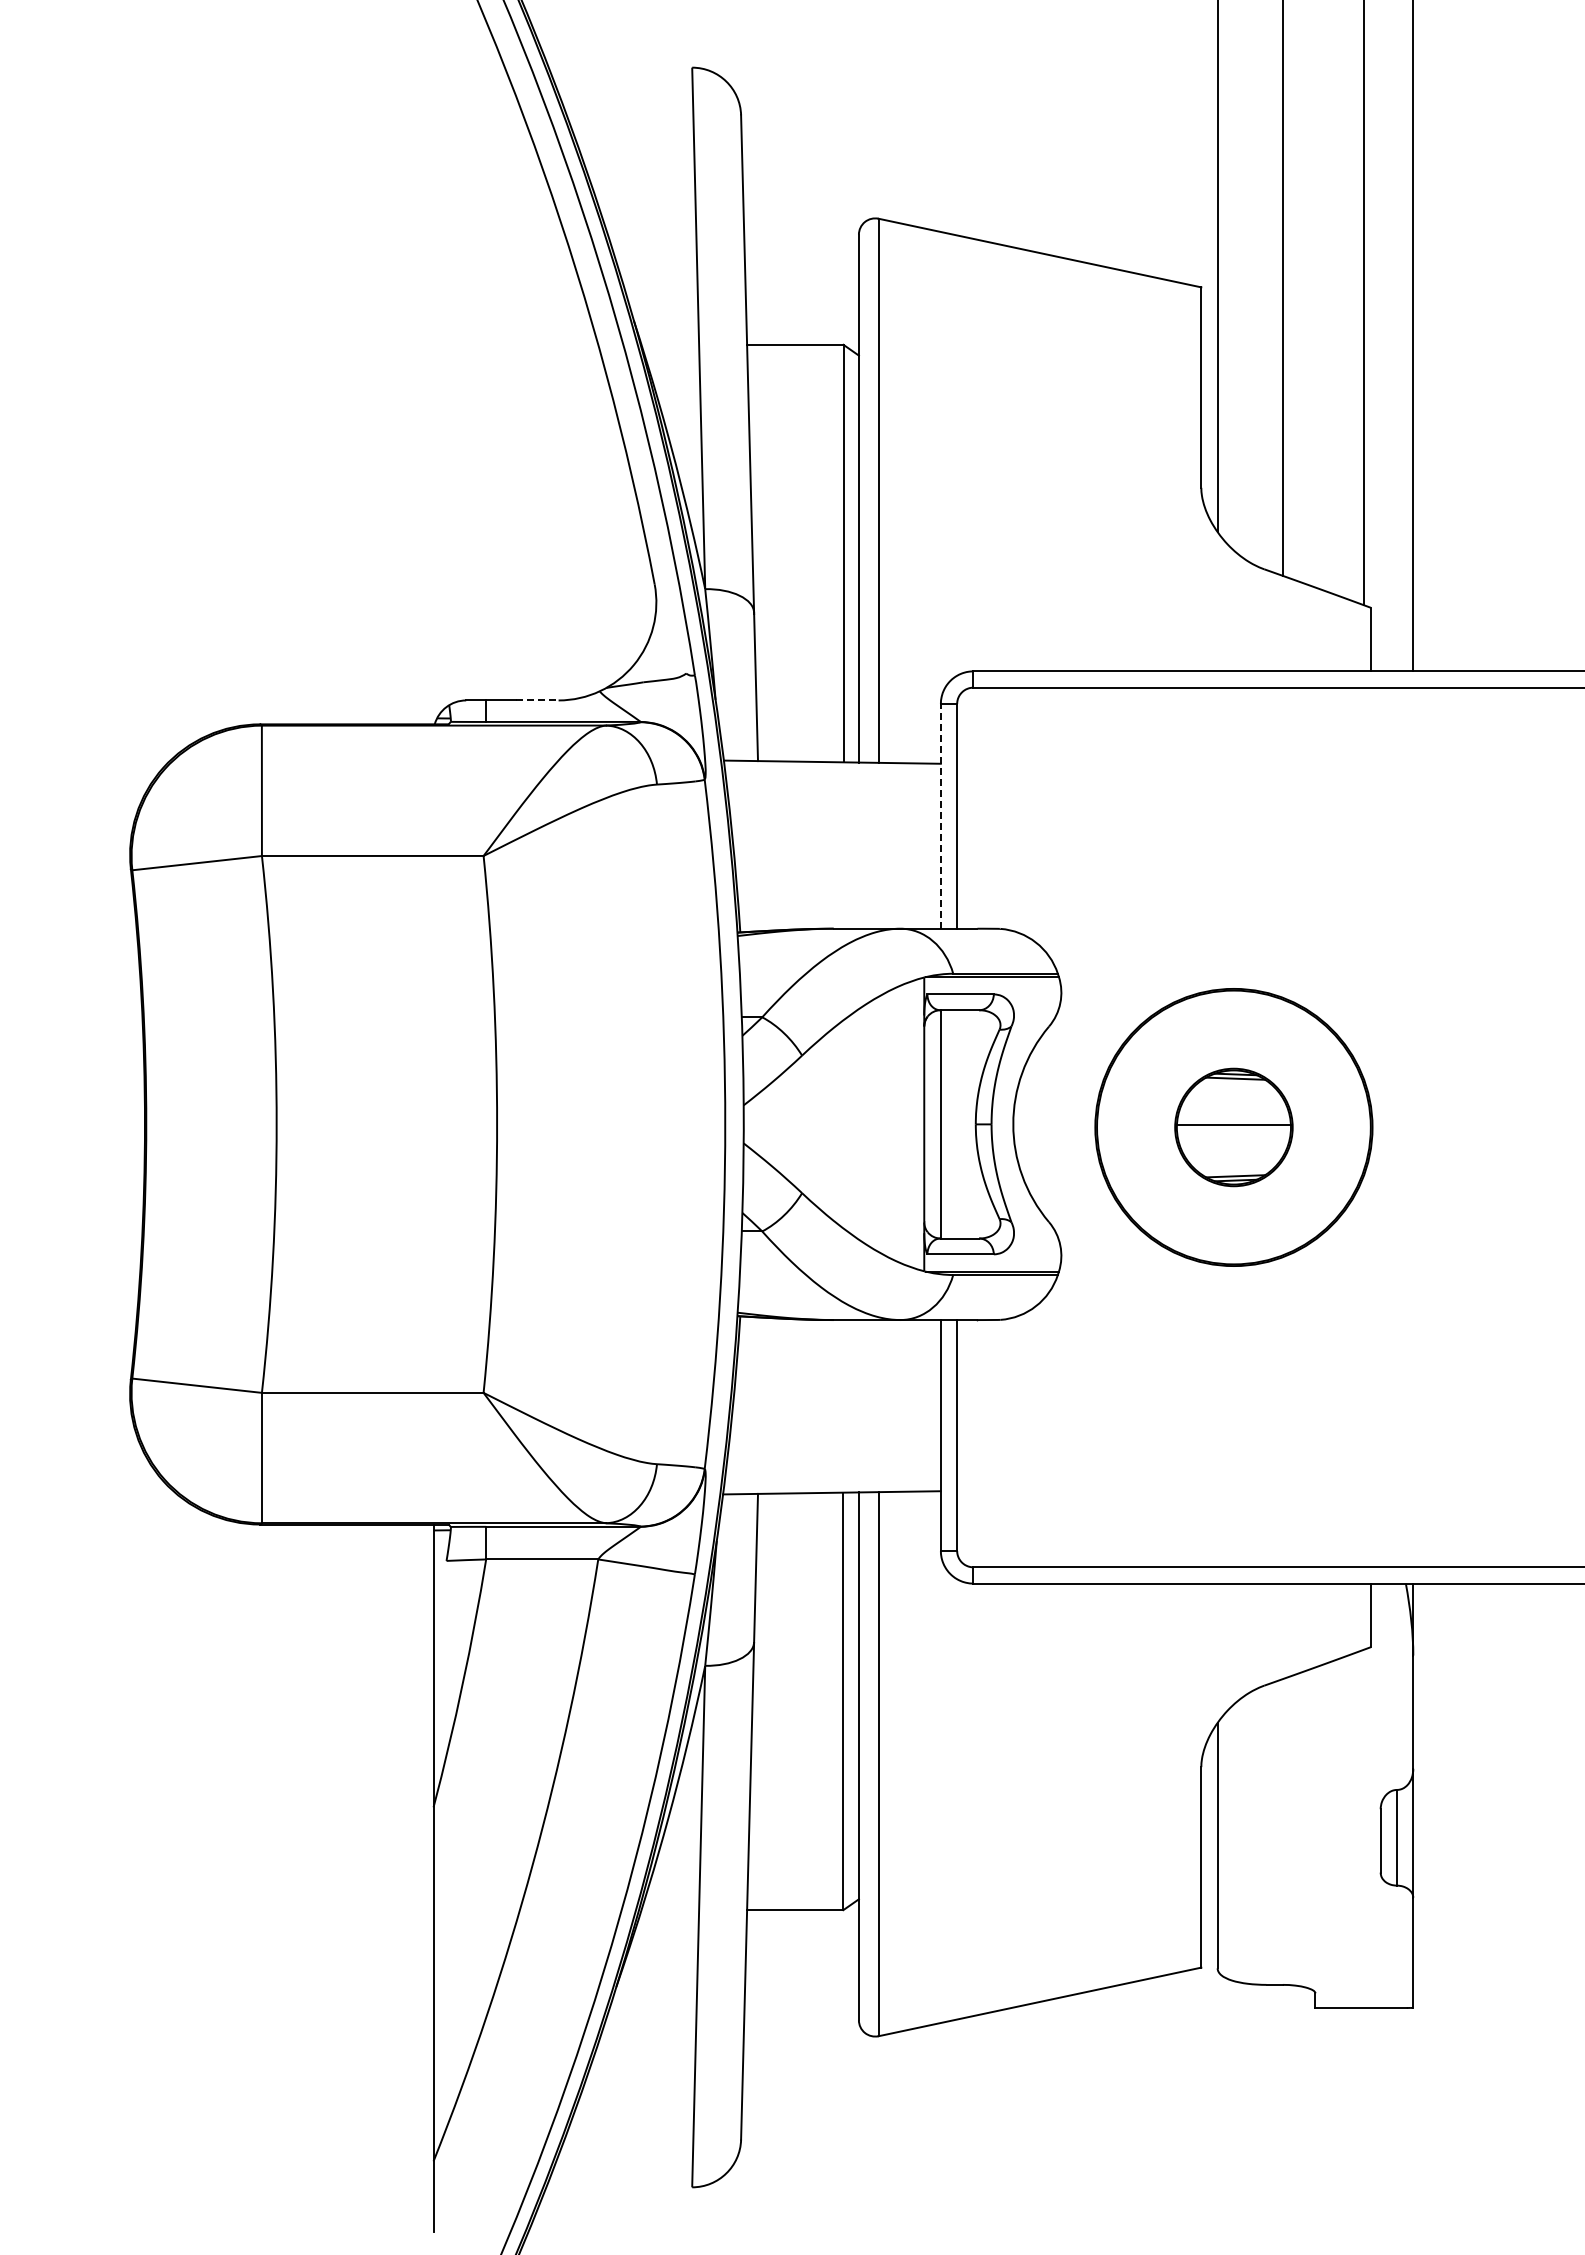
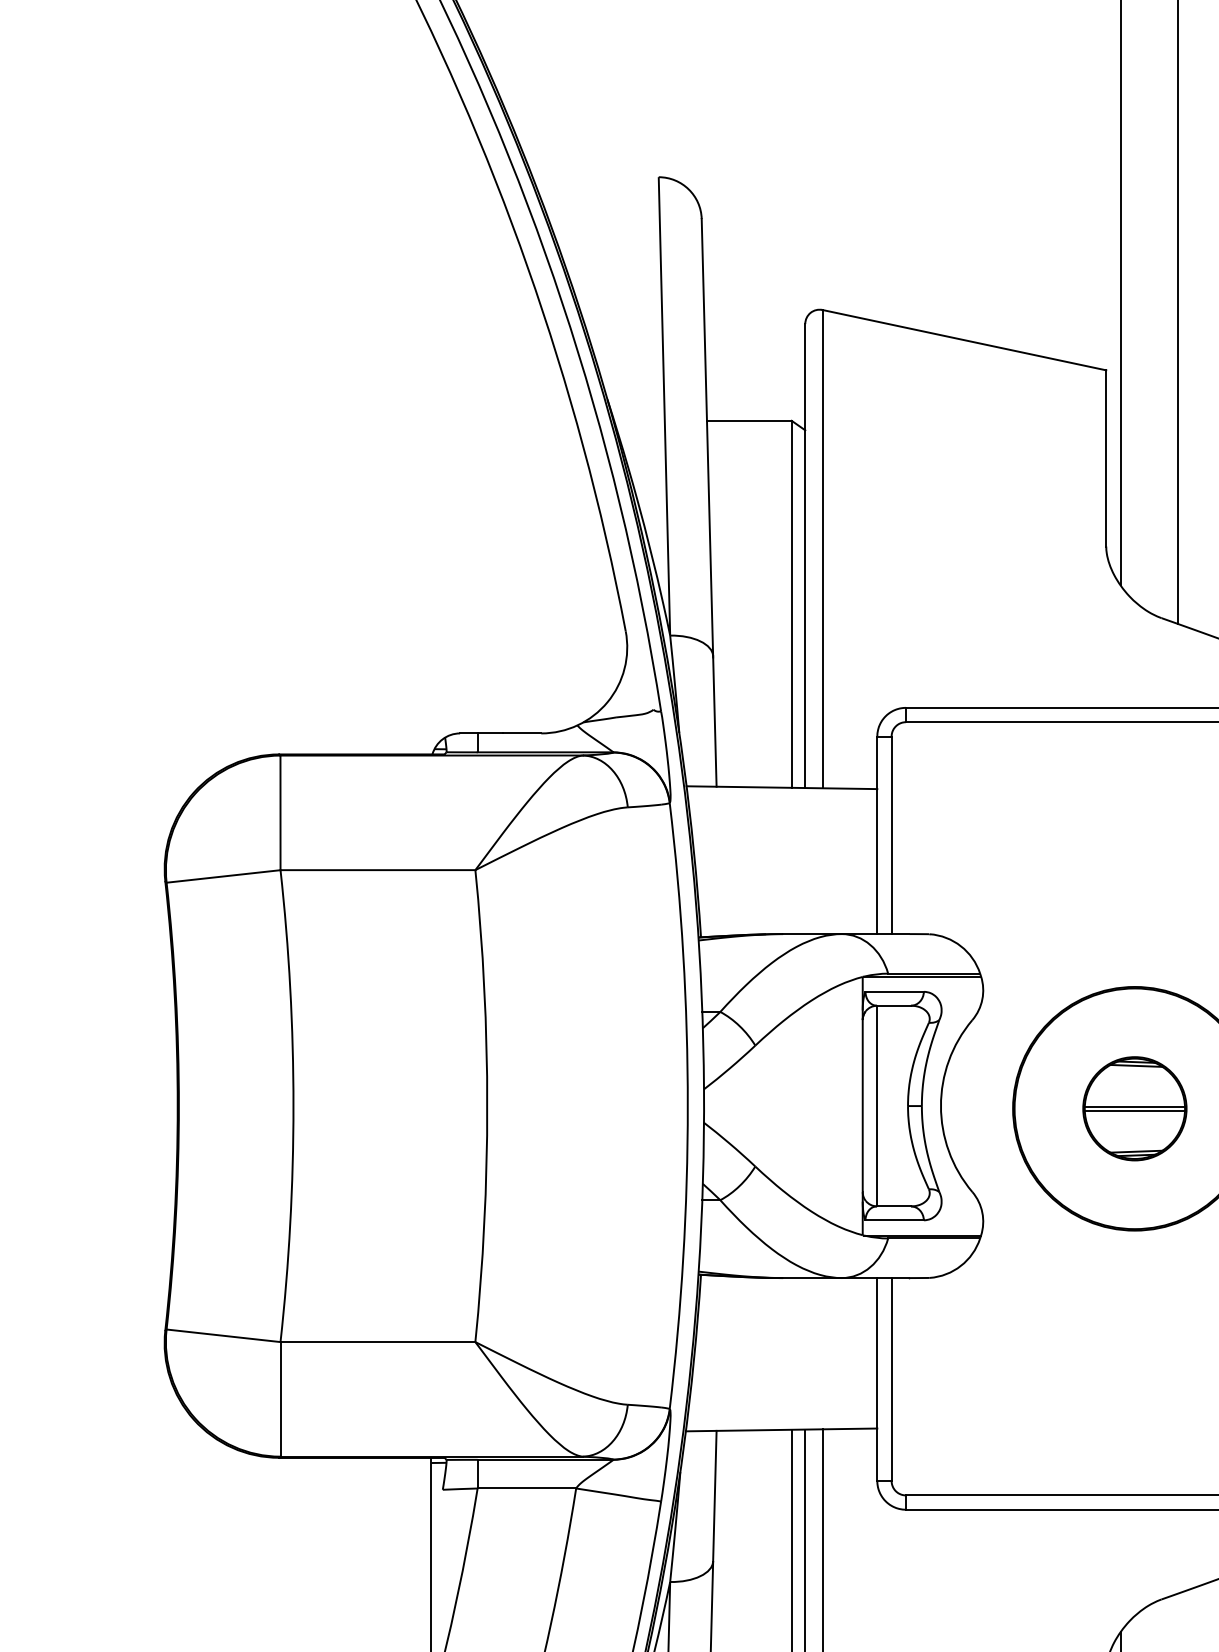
line: (537, 700) -> (522, 733), dashed -> solid
line: (940, 815) -> (876, 834), dashed -> solid
line: (1233, 1129) -> (1134, 1110), added

